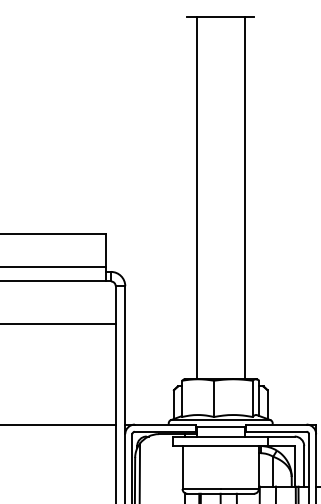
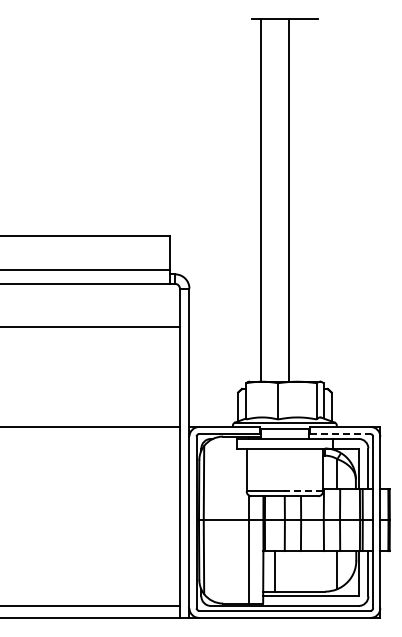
line: (244, 198) -> (288, 200), moved
line: (276, 432) -> (340, 434), solid -> dashed
line: (239, 489) -> (303, 491), solid -> dashed

